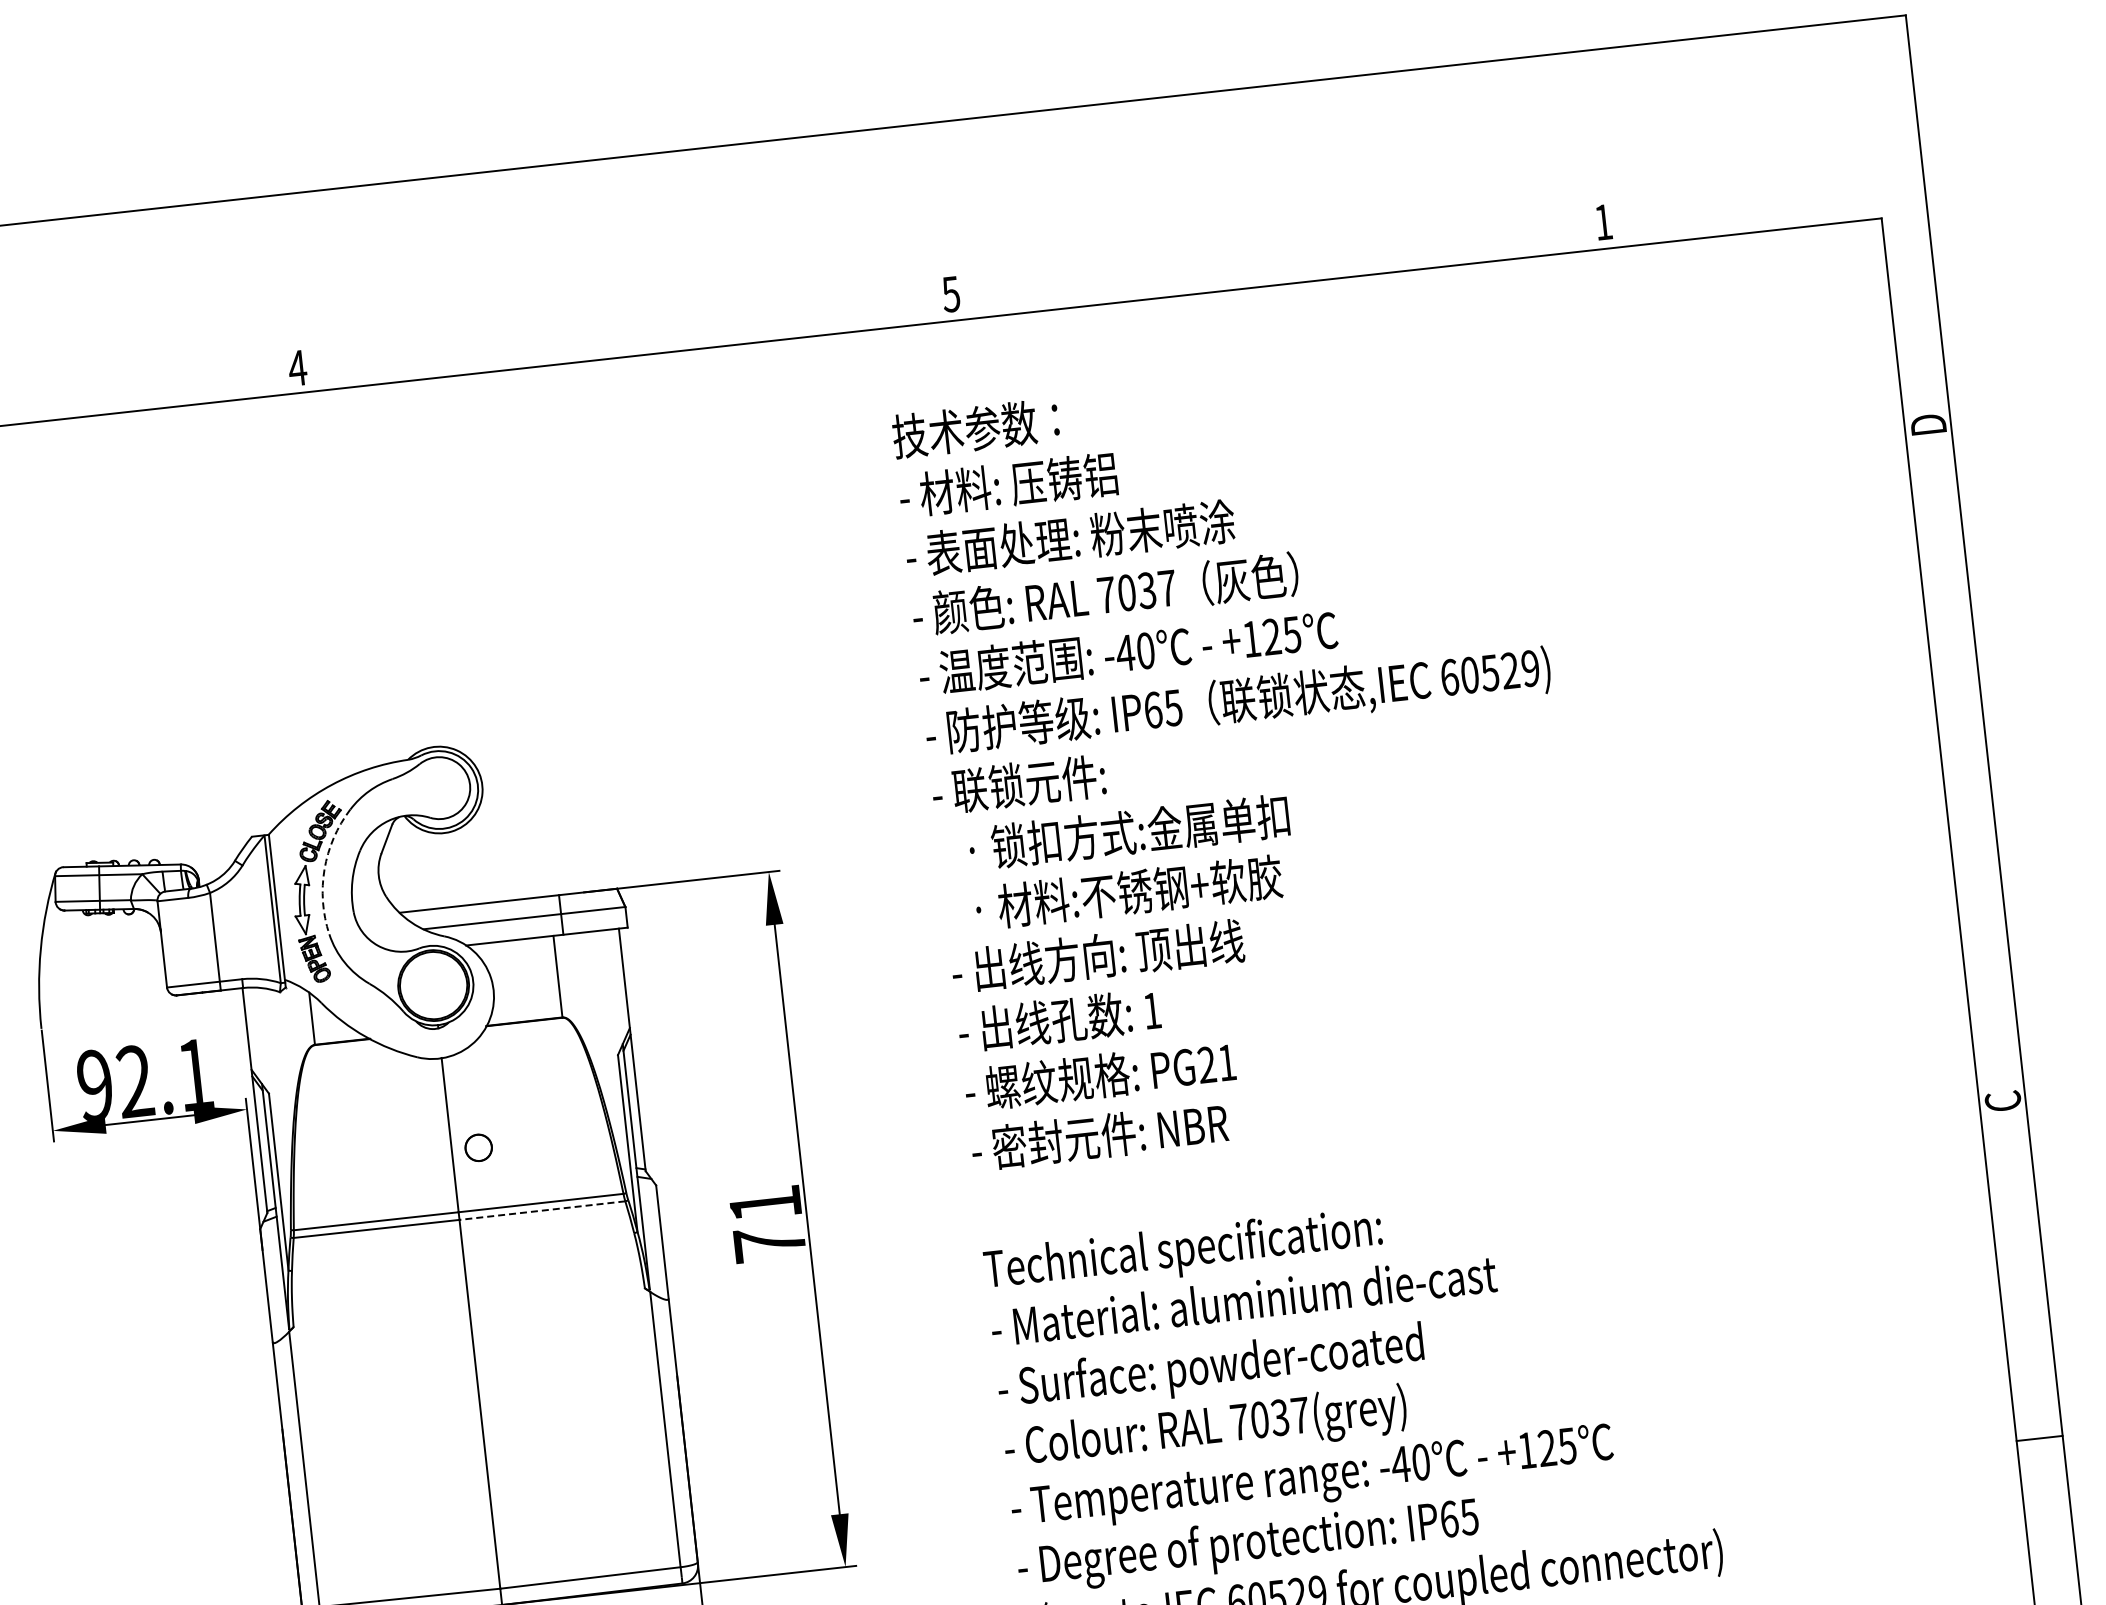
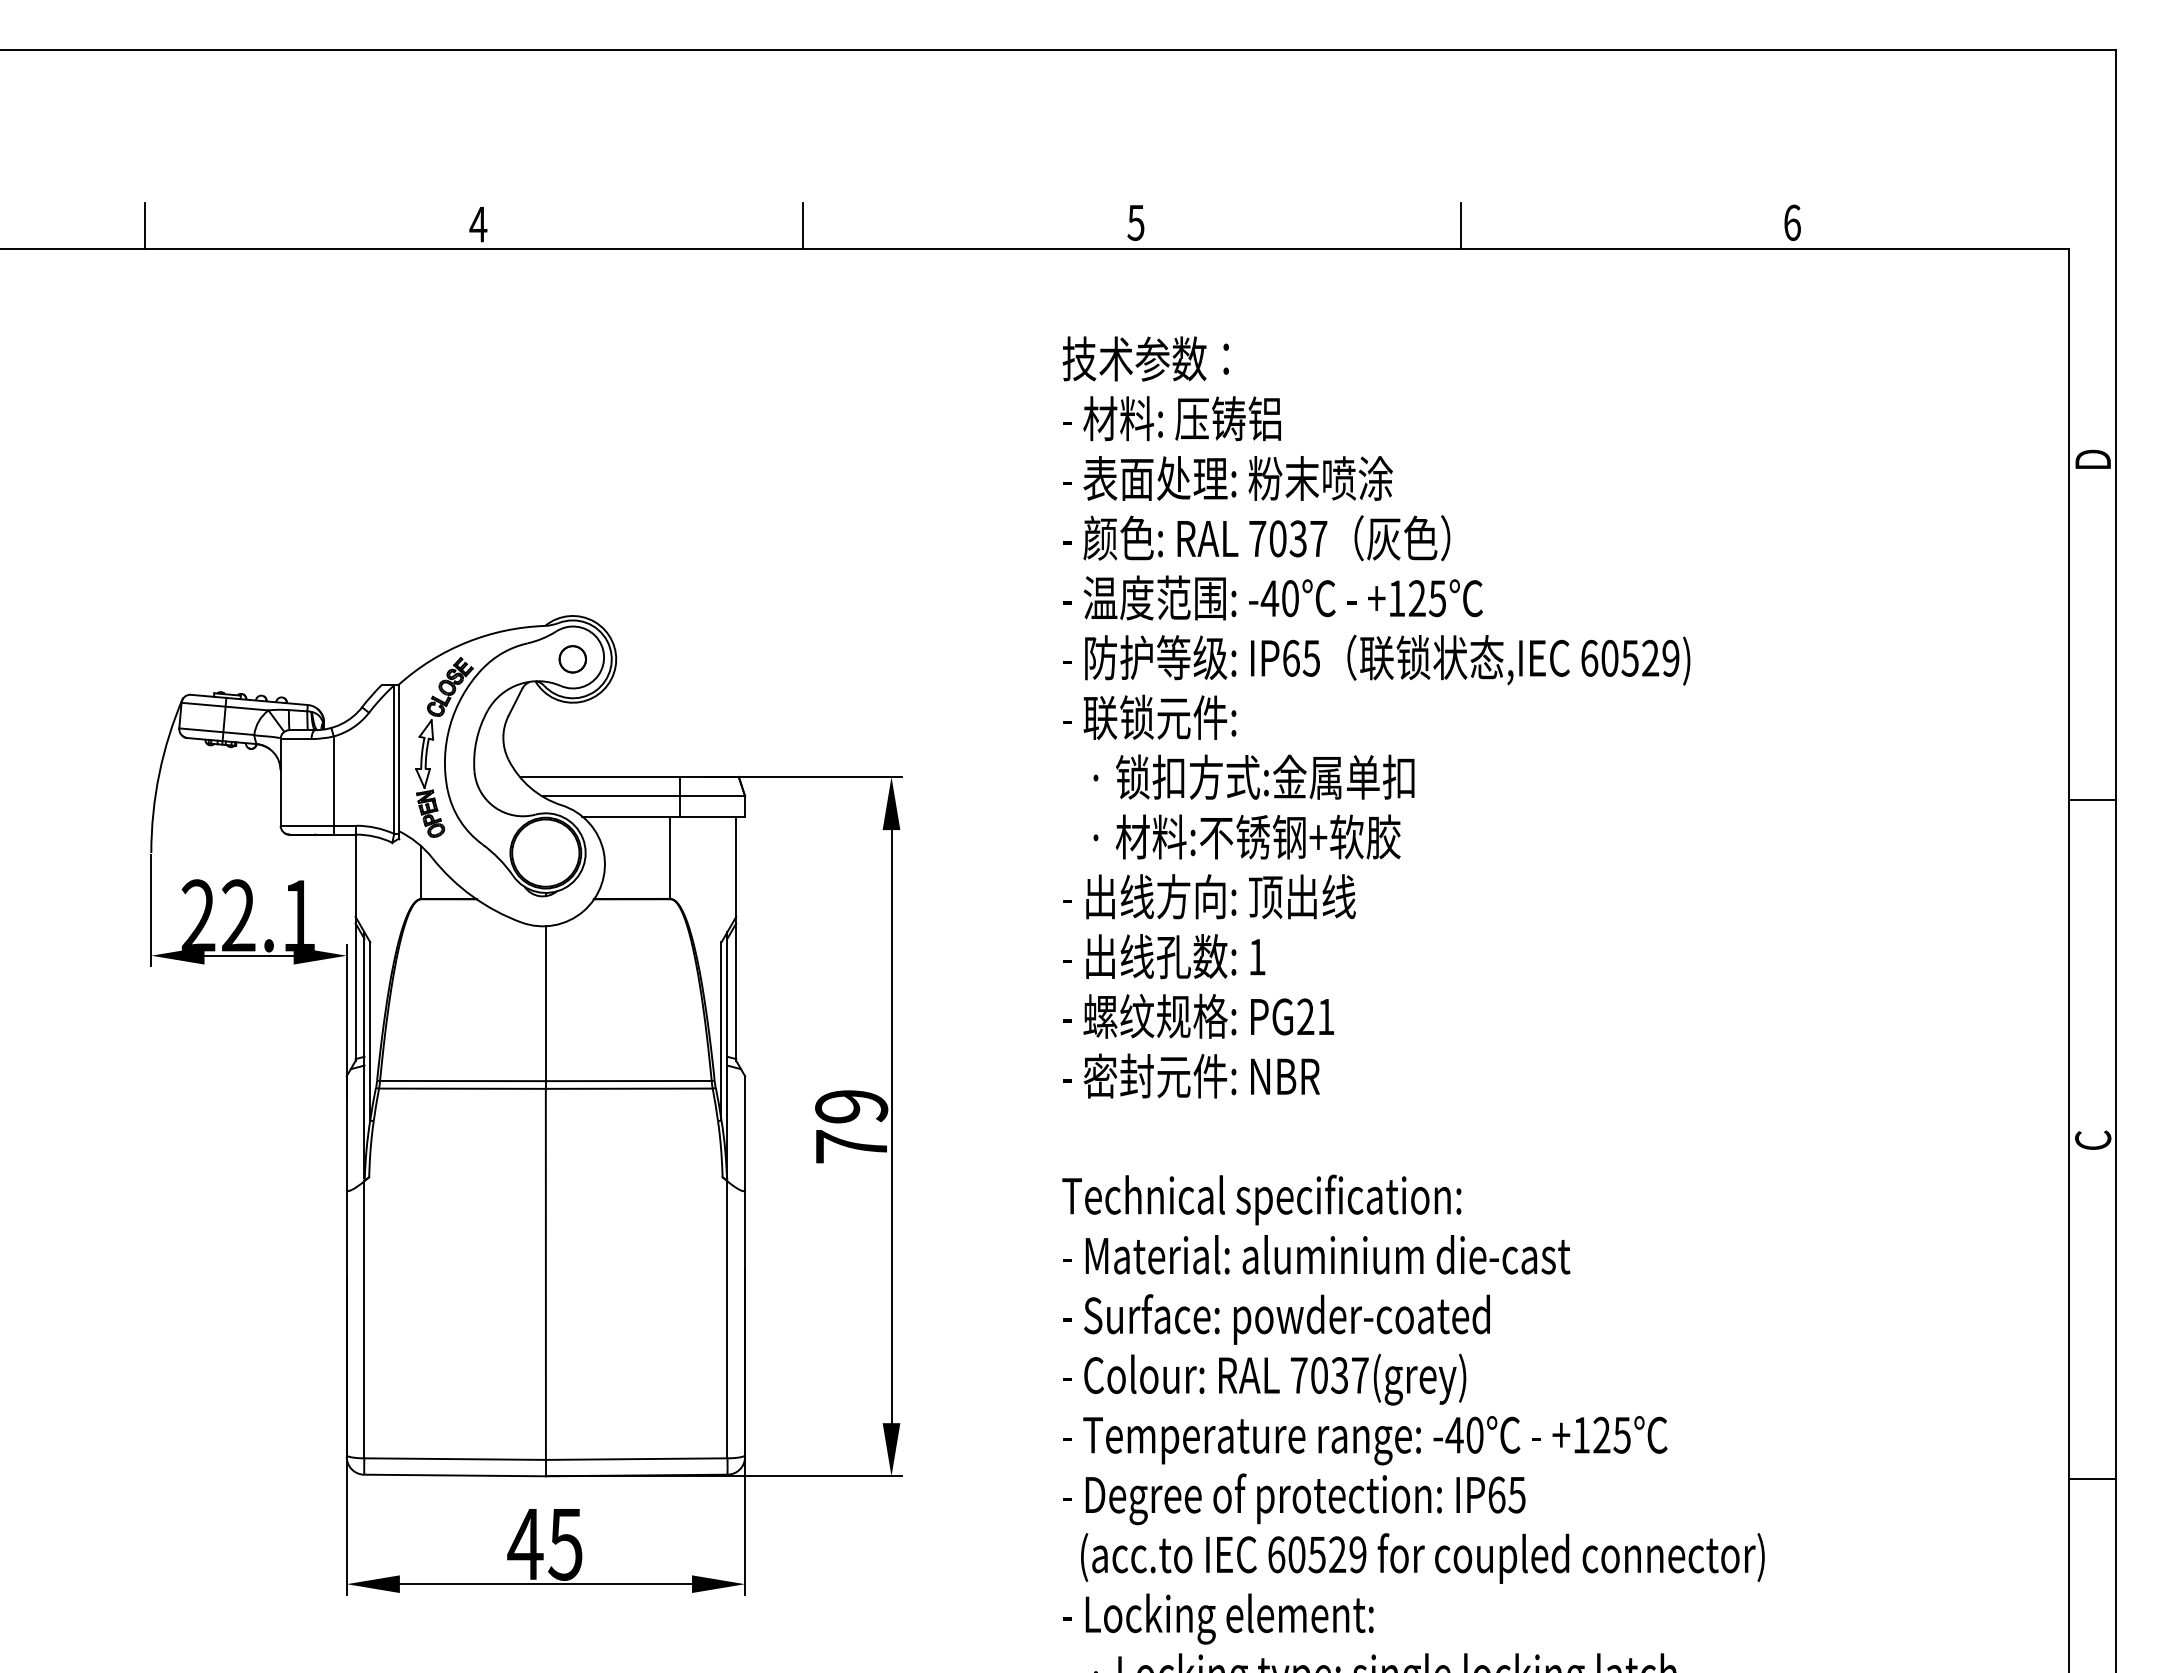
text: (1603, 221) -> (1792, 222), 1 -> 6
line: (1273, 261) -> (1460, 225), added
line: (619, 333) -> (802, 225), added
line: (1965, 762) -> (2092, 799), added
arc: (324, 869) -> (450, 725), dashed -> solid
text: (95, 1085) -> (198, 915), 92.1 -> 22.1
circle: (478, 1148) -> (572, 659), moved
text: (765, 1203) -> (851, 1106), 71 -> 79
line: (541, 1210) -> (628, 1088), dashed -> solid

